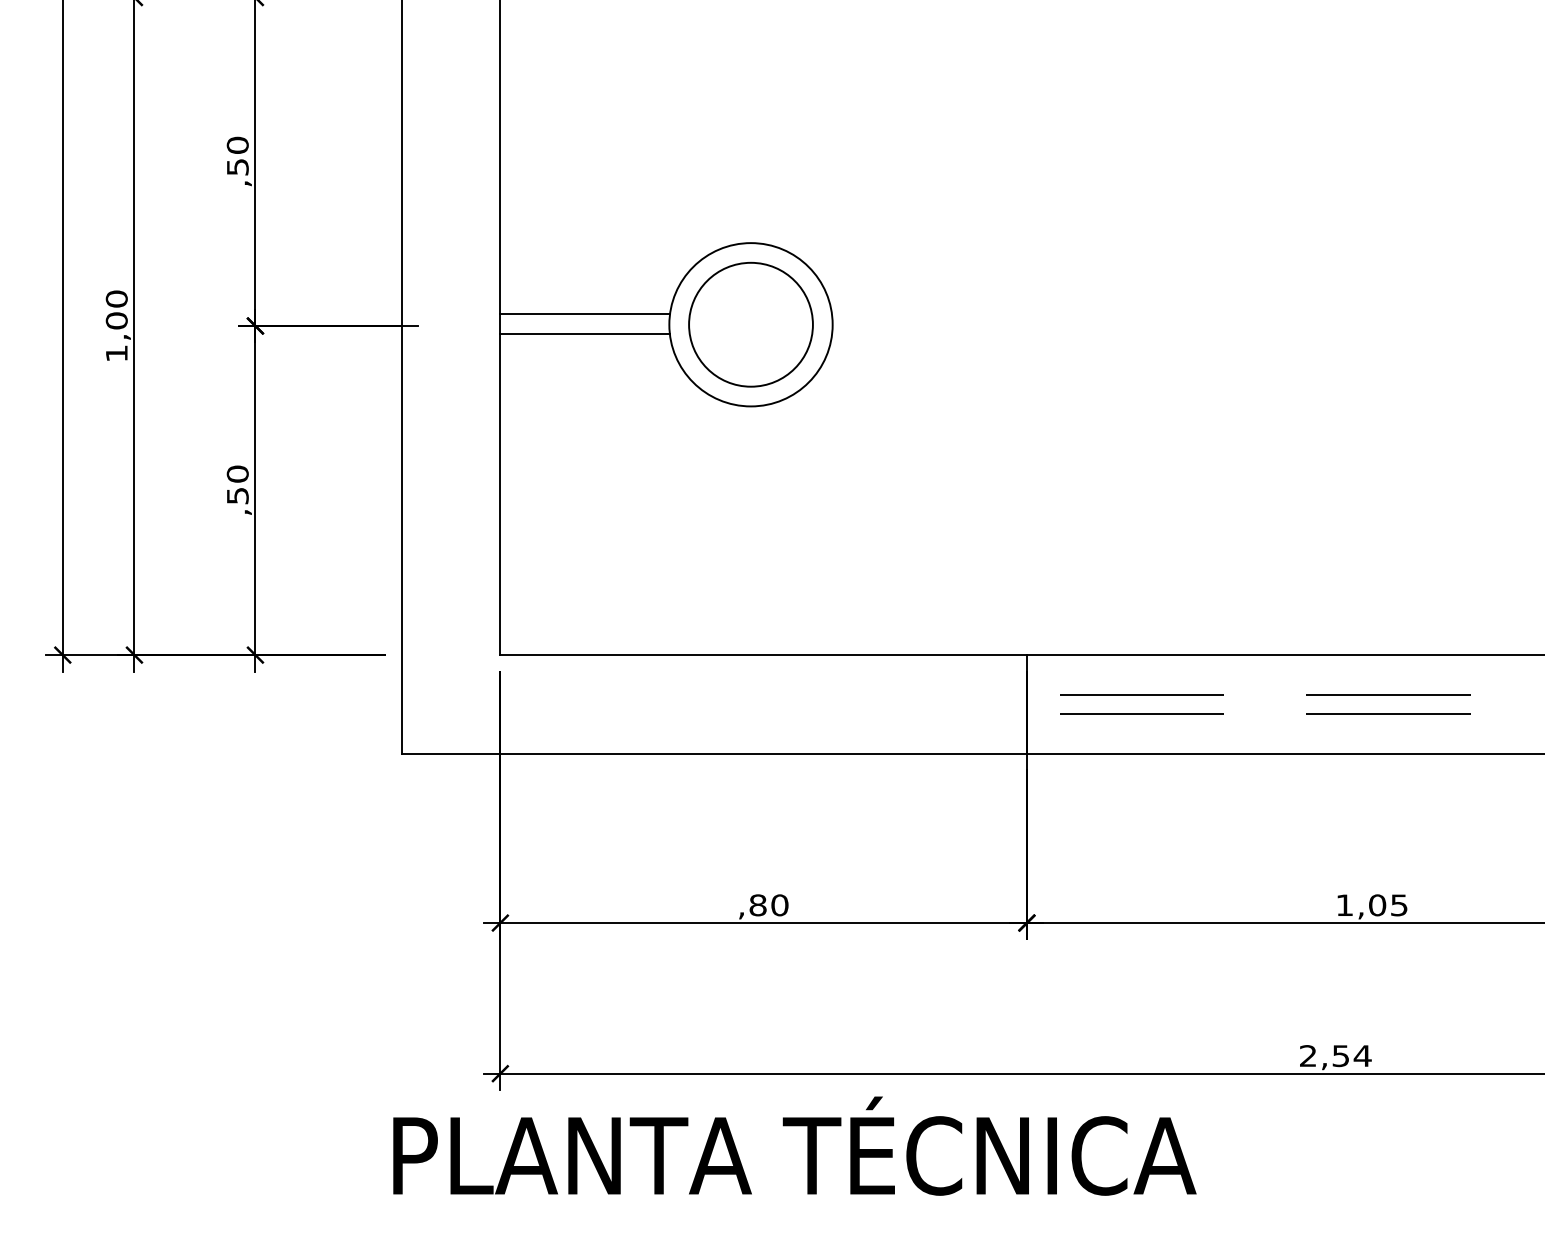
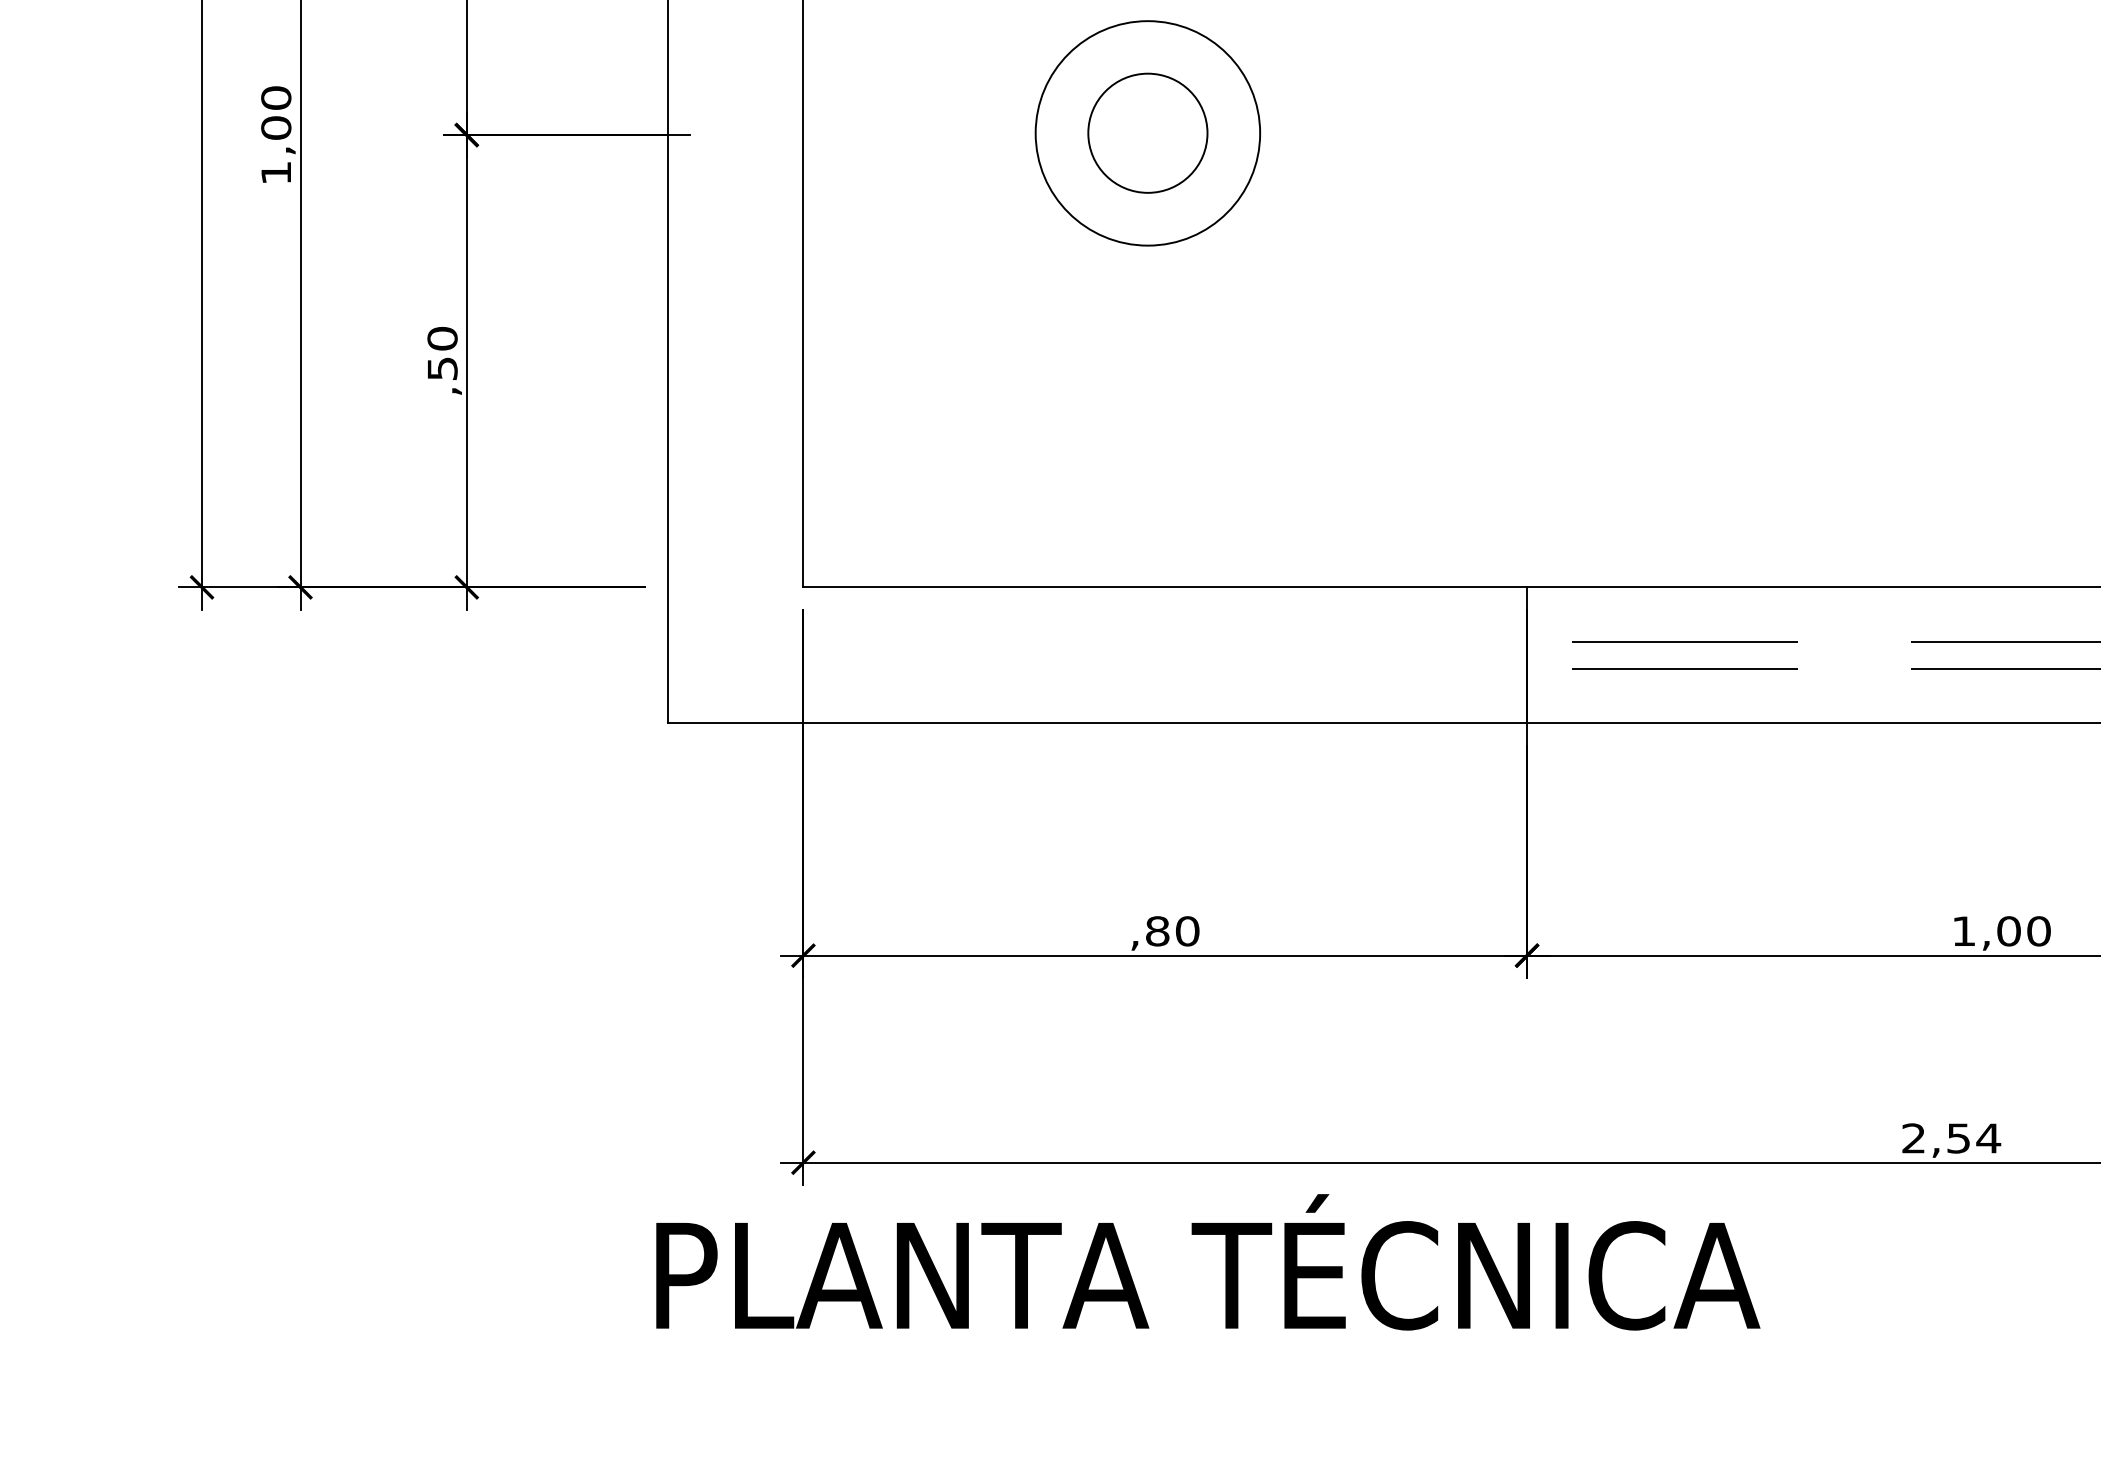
line: (585, 314) -> (920, 119), removed
circle: (750, 324) -> (1147, 133), size x0.7
line: (584, 334) -> (919, 146), removed
text: (1398, 905) -> (2037, 931), 1,05 -> 1,00

